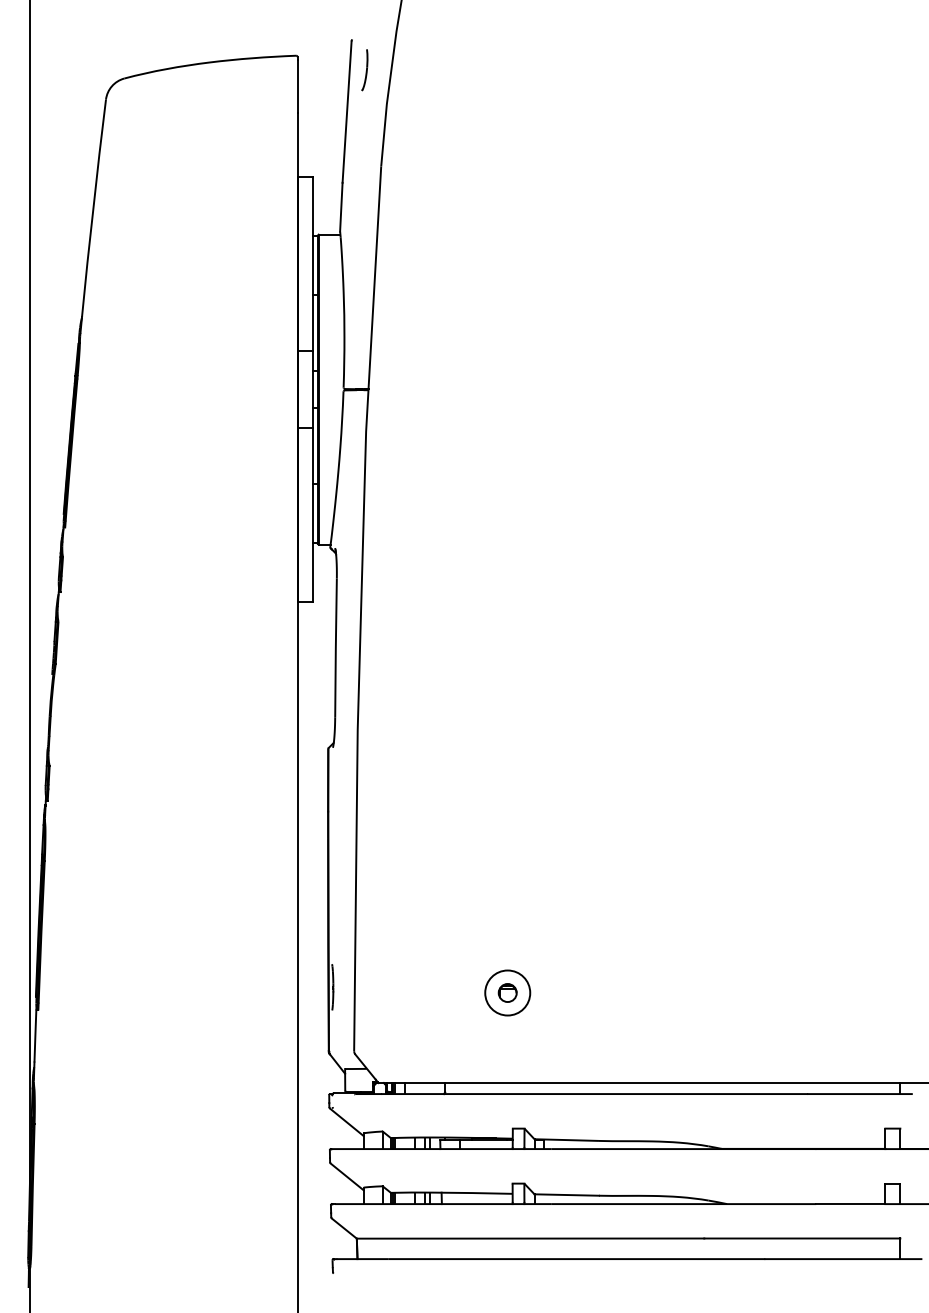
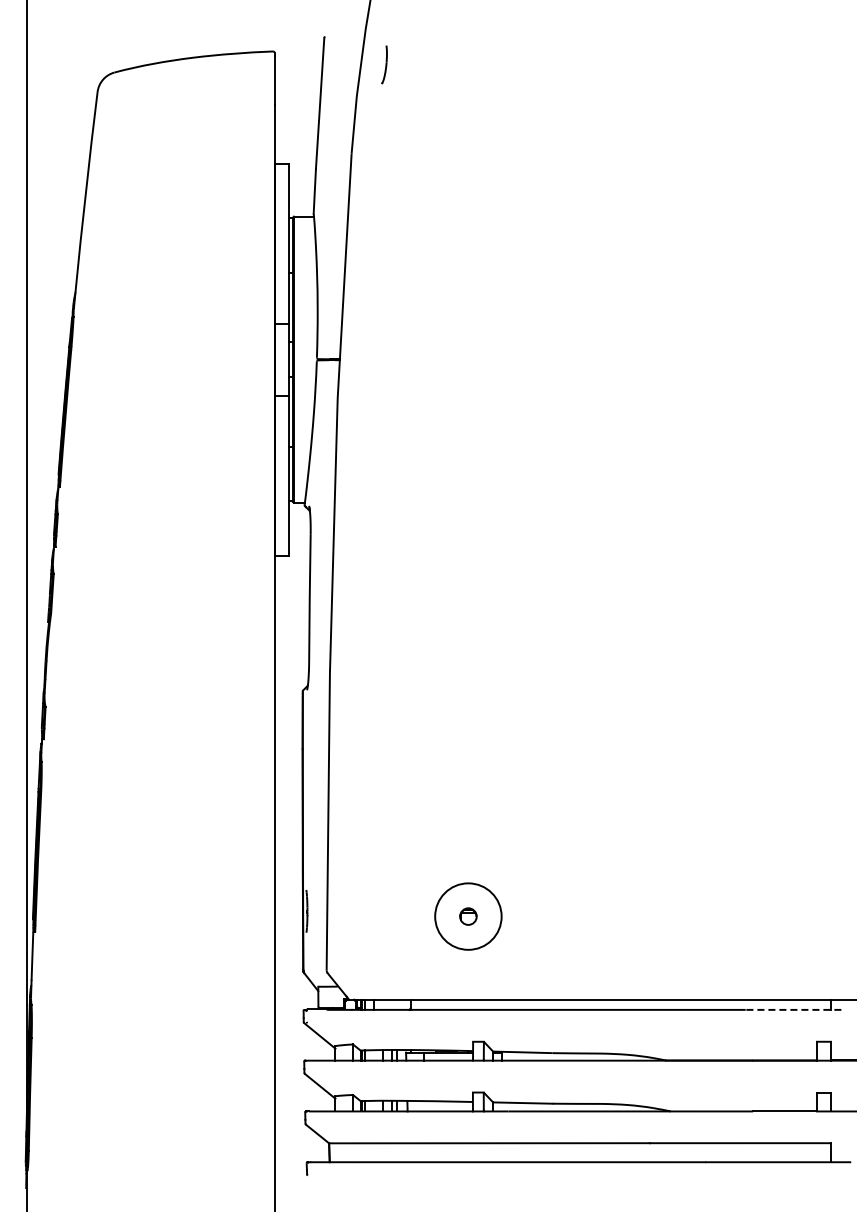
part: (364, 69) -> (384, 64), moved
circle: (507, 992) -> (468, 916), size x1.6
line: (859, 1093) -> (793, 1009), solid -> dashed

